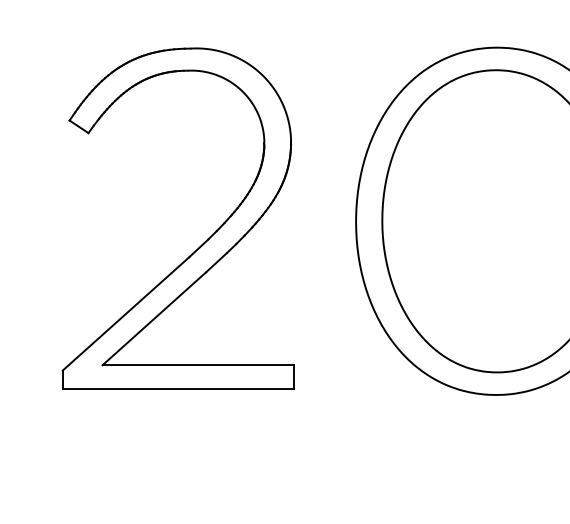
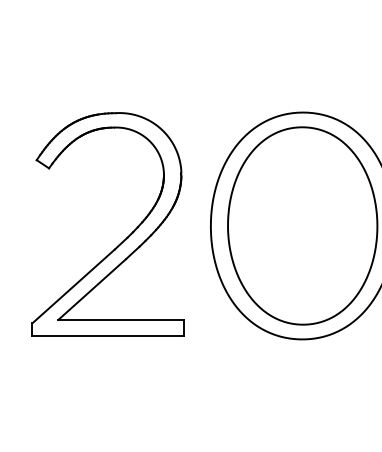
part: (197, 246) -> (120, 242), moved

